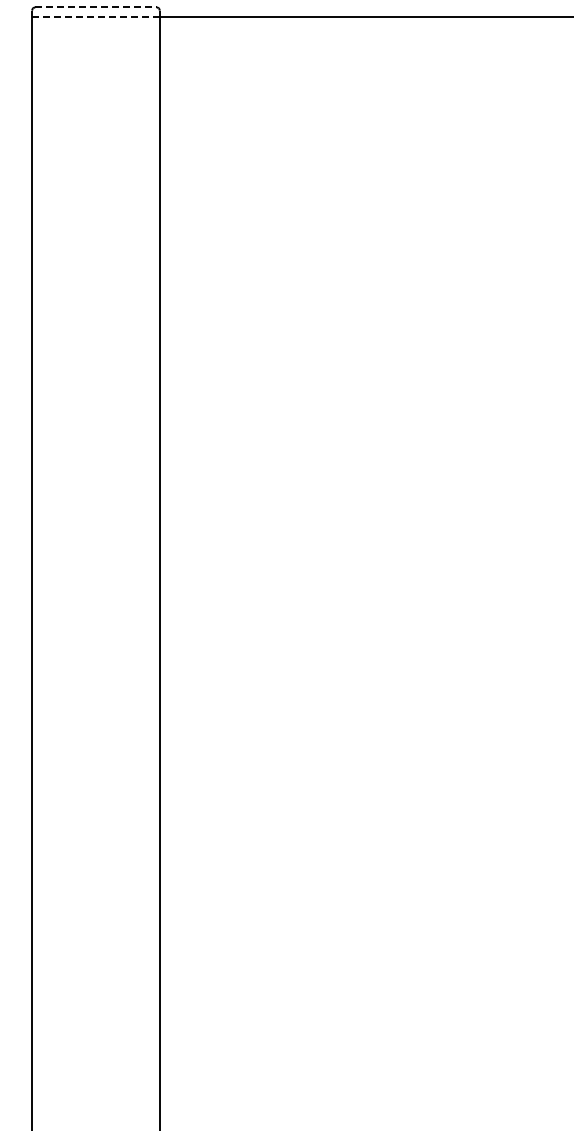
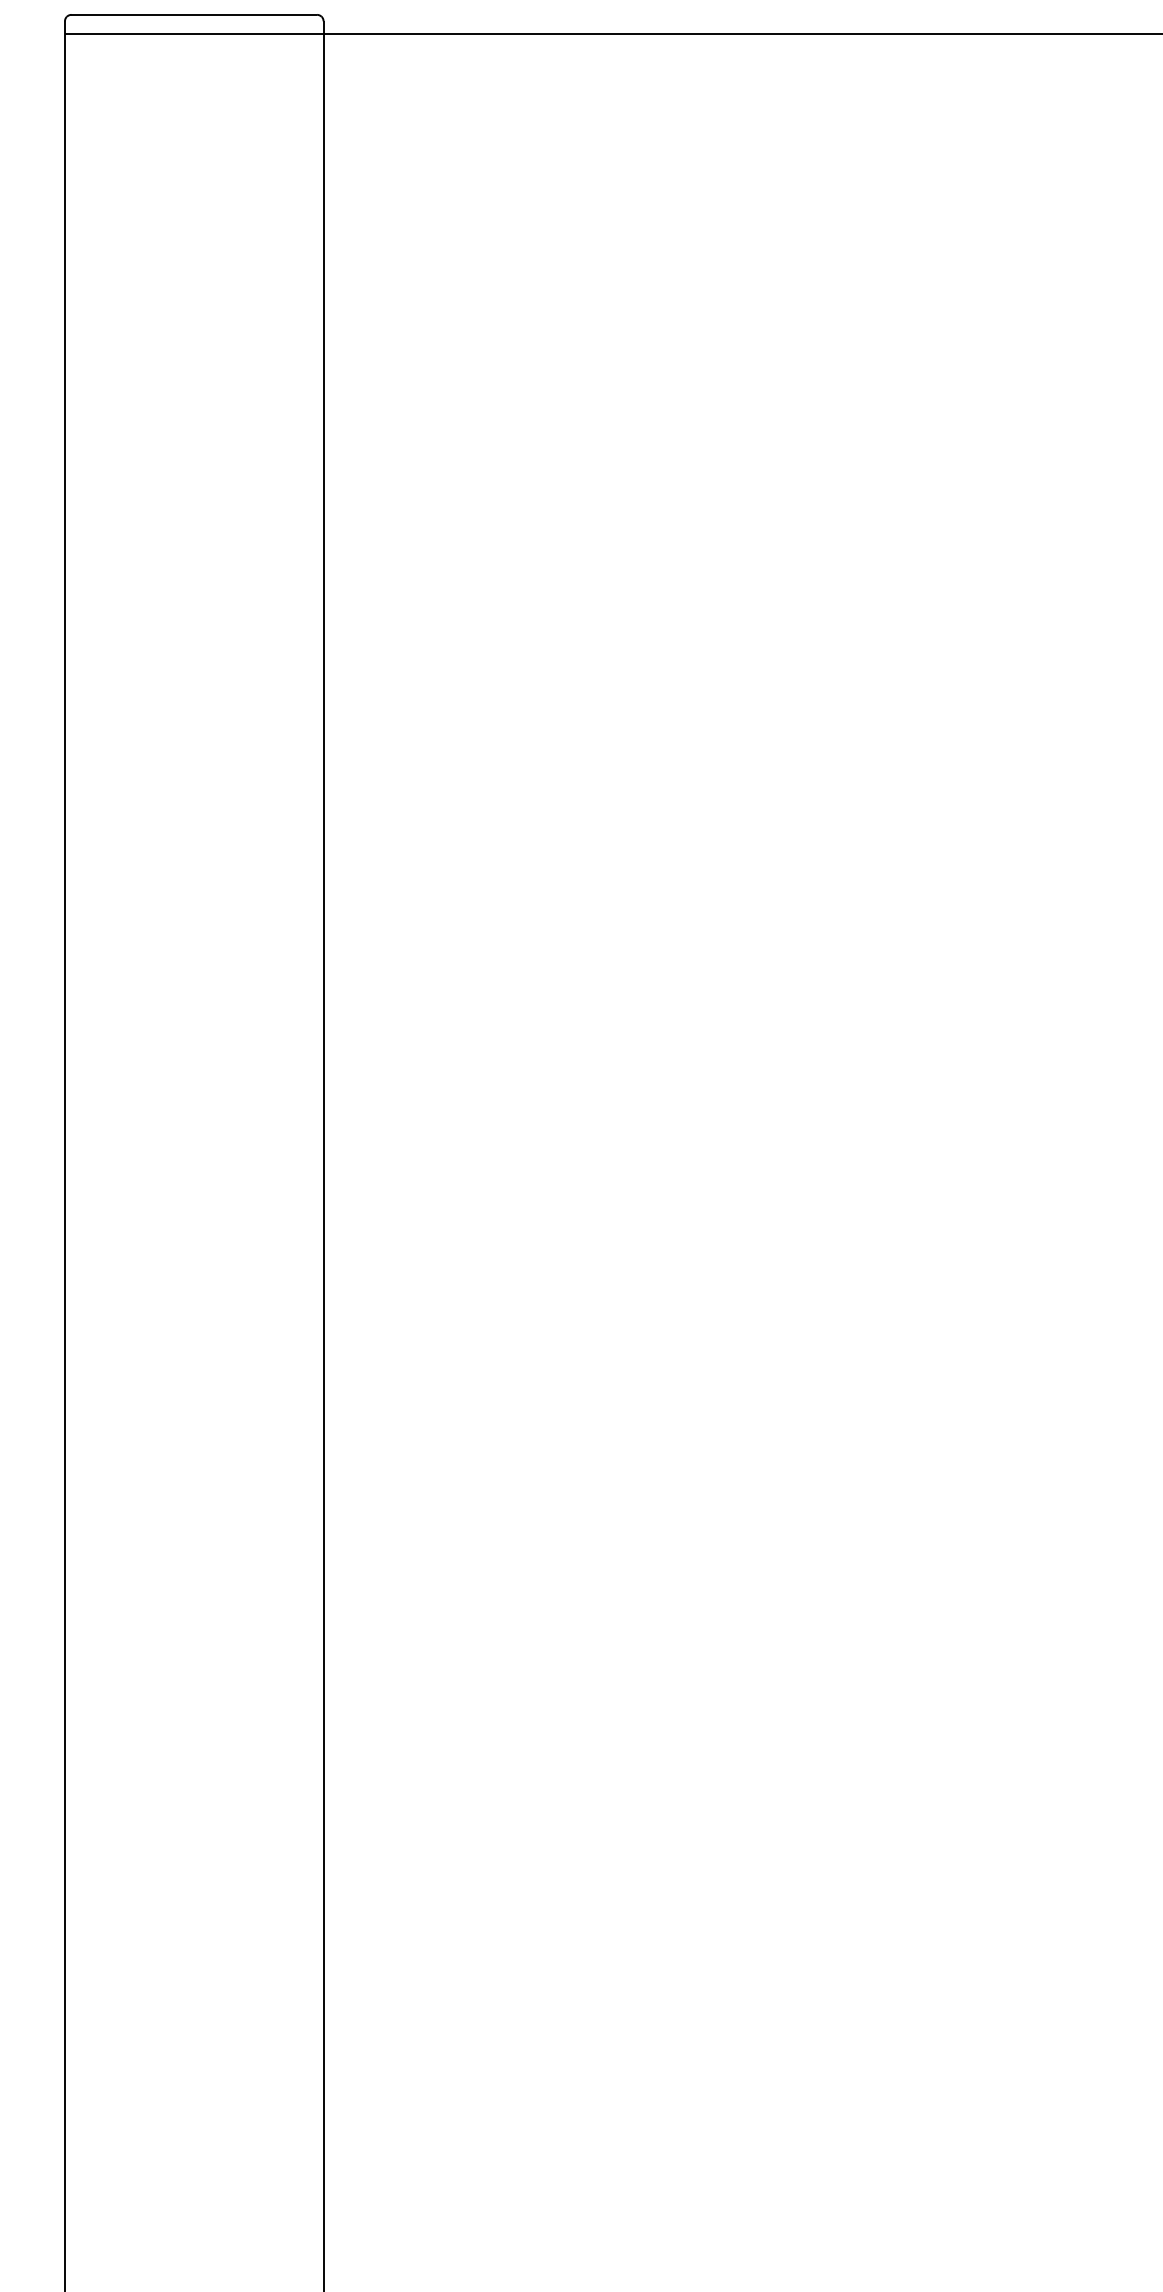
line: (95, 7) -> (193, 14), dashed -> solid
line: (95, 17) -> (193, 35), dashed -> solid

